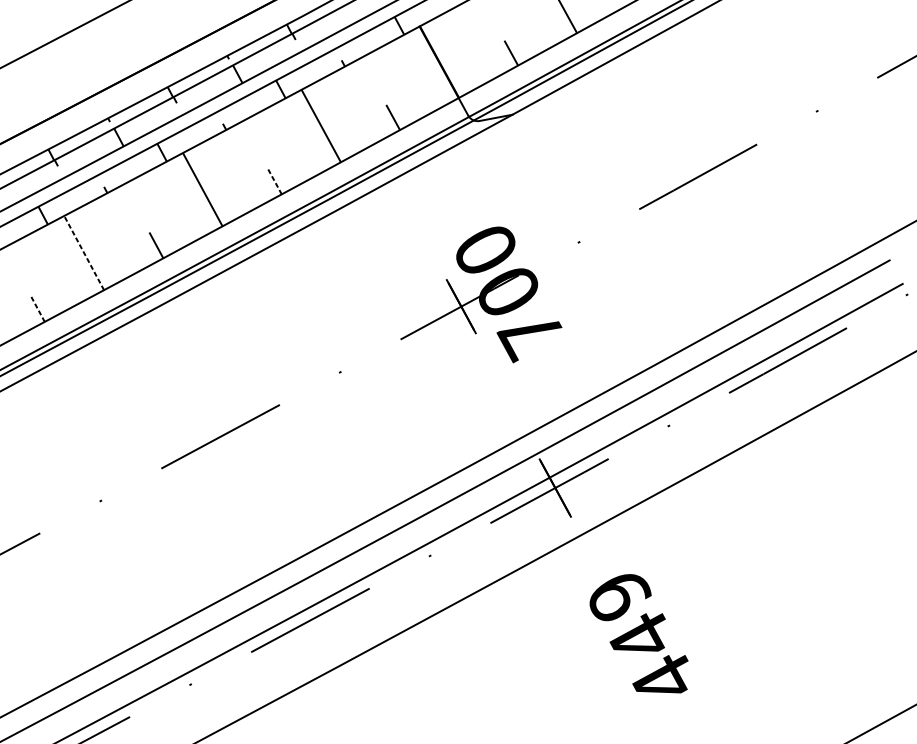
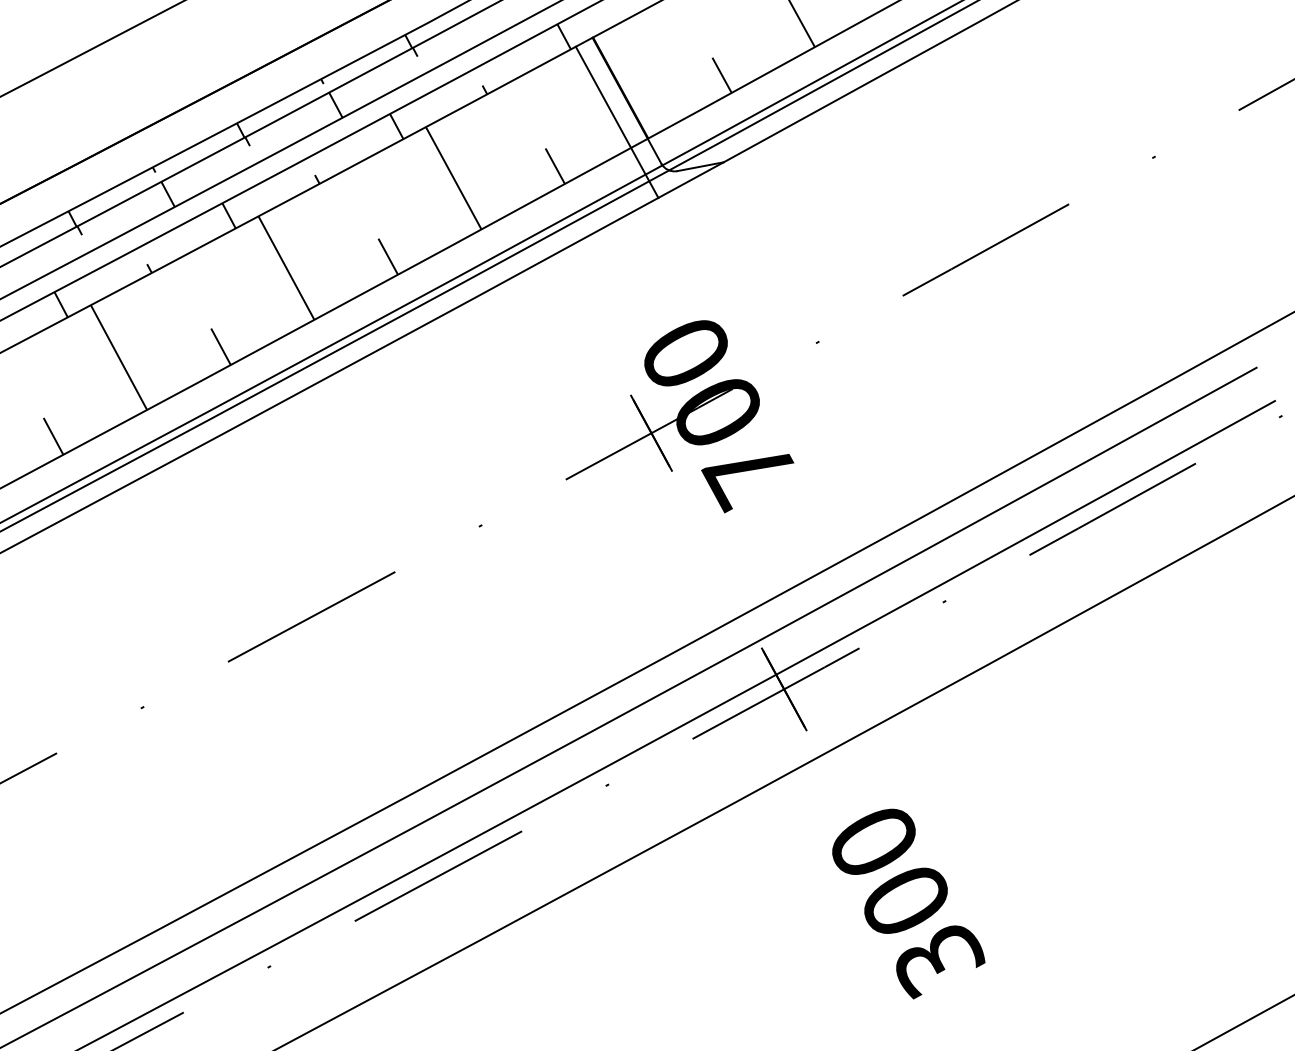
line: (436, 85) -> (616, 121), added
line: (275, 181) -> (388, 256), dashed -> solid
line: (83, 253) -> (118, 357), dashed -> solid
line: (37, 308) -> (53, 436), dashed -> solid
text: (643, 639) -> (908, 903), 449 -> 300

